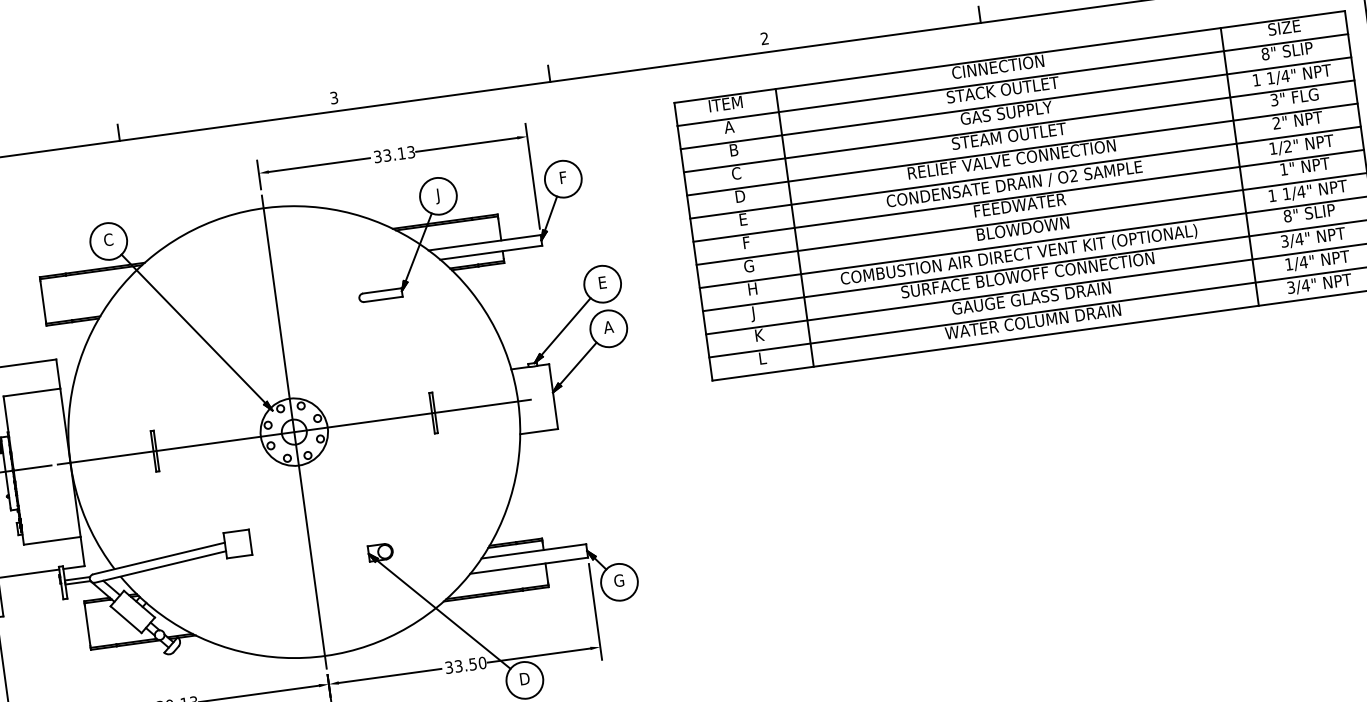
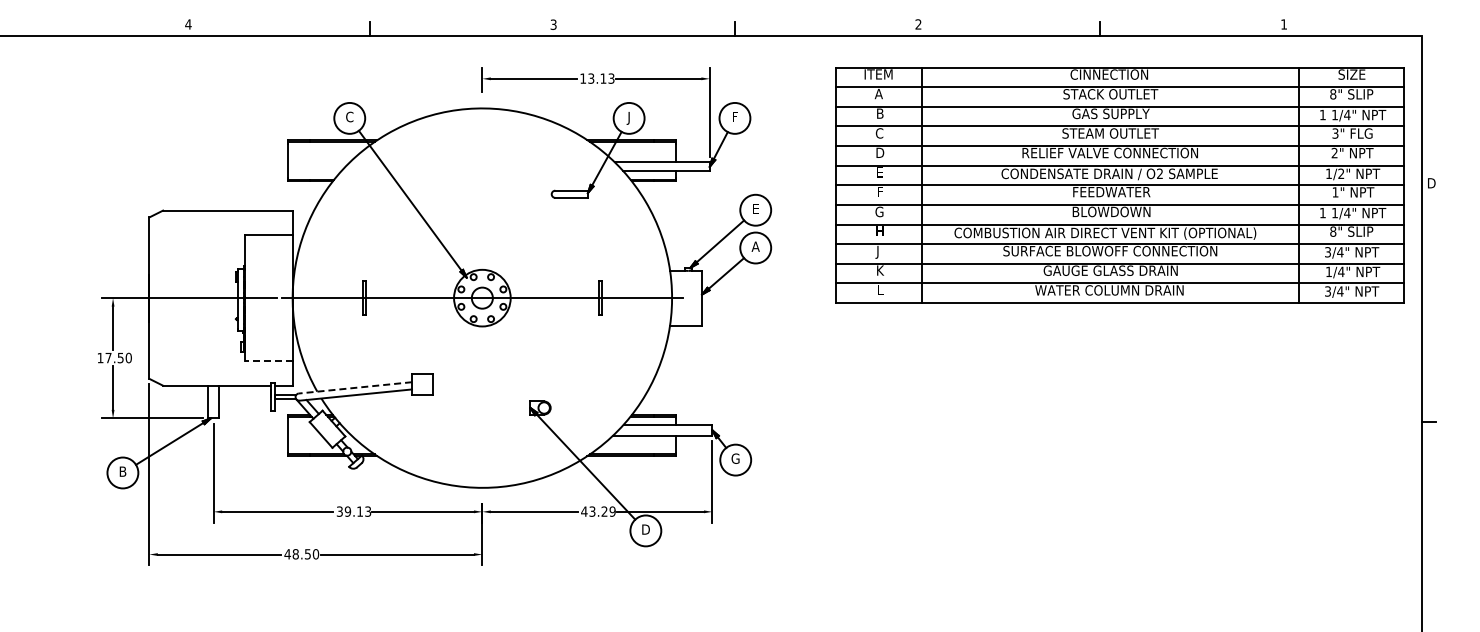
text: (378, 156) -> (583, 78), 33.13 -> 13.13
line: (294, 431) -> (482, 297), removed
line: (52, 540) -> (268, 360), solid -> dashed
line: (159, 558) -> (355, 387), solid -> dashed
text: (465, 665) -> (598, 511), 33.50 -> 43.29

